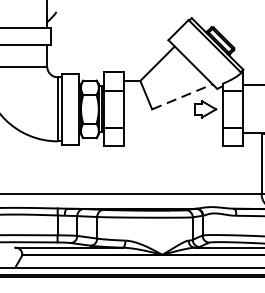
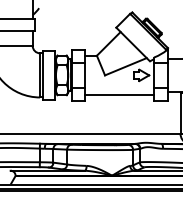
line: (181, 96) -> (125, 66), dashed -> solid
line: (173, 138) -> (119, 95), added

